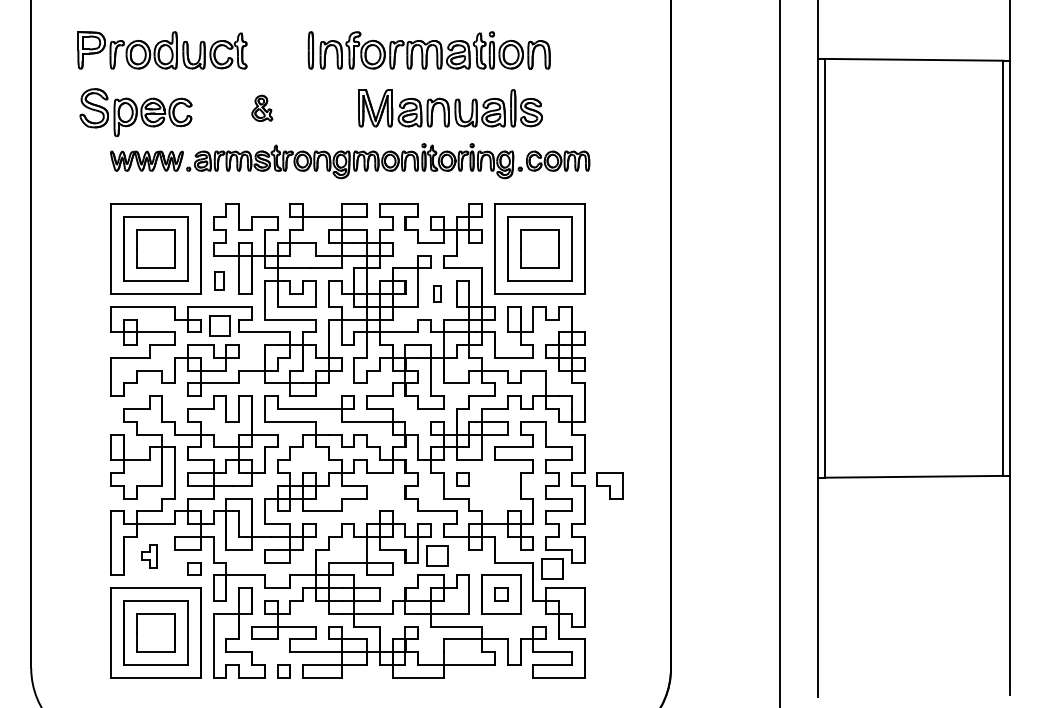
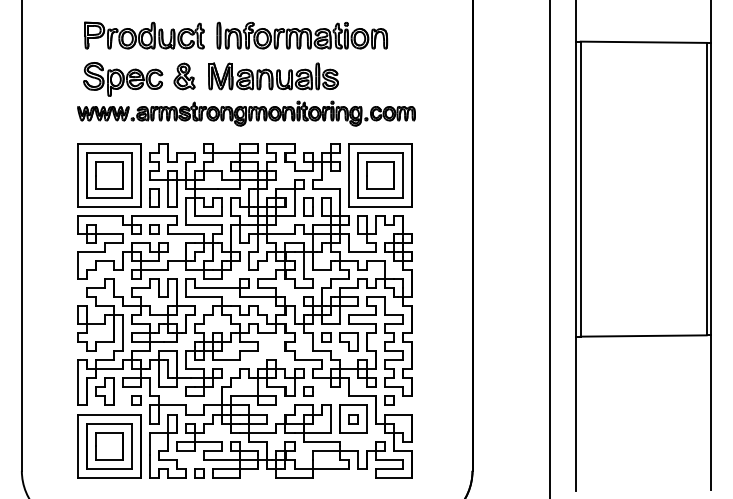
part: (162, 50) -> (144, 35), moved
part: (262, 108) -> (184, 76), size x1.43
part: (450, 108) -> (273, 76), moved
part: (135, 112) -> (122, 79), moved
part: (219, 280) -> (154, 197), size x1.43
part: (437, 293) -> (308, 206), size x1.67
part: (219, 325) -> (154, 229), size x0.62
part: (609, 485) -> (348, 342), moved
part: (149, 555) -> (105, 391), size x1.67
part: (437, 556) -> (308, 392), size x0.62
part: (552, 568) -> (389, 400), size x0.62

